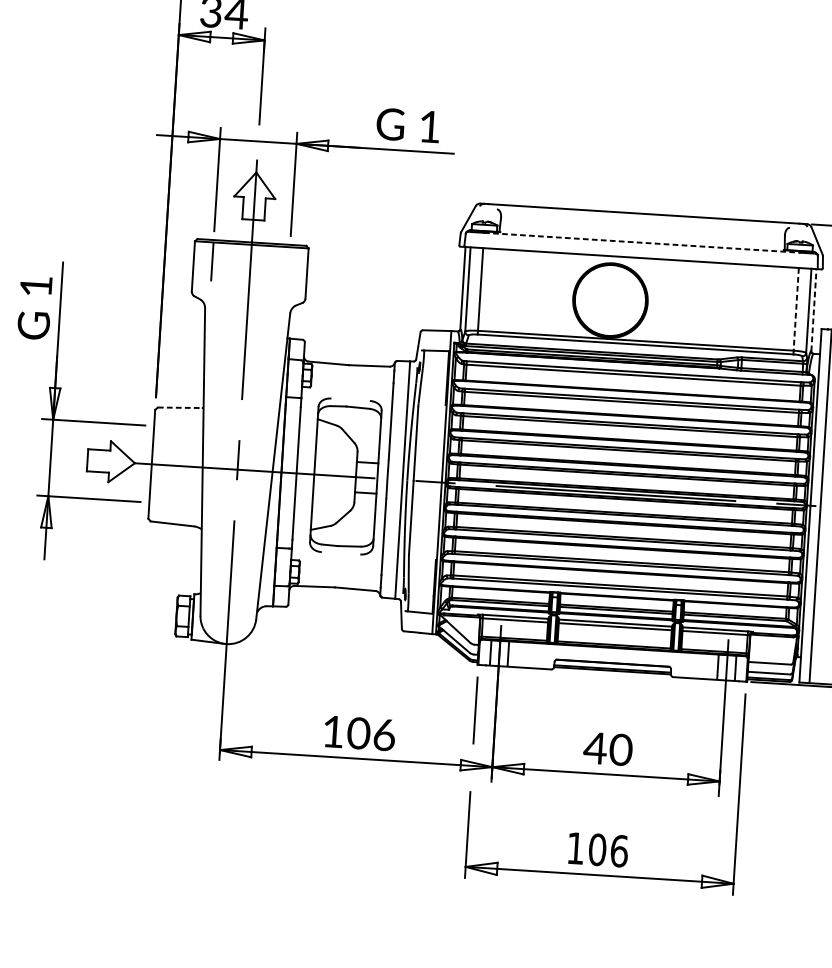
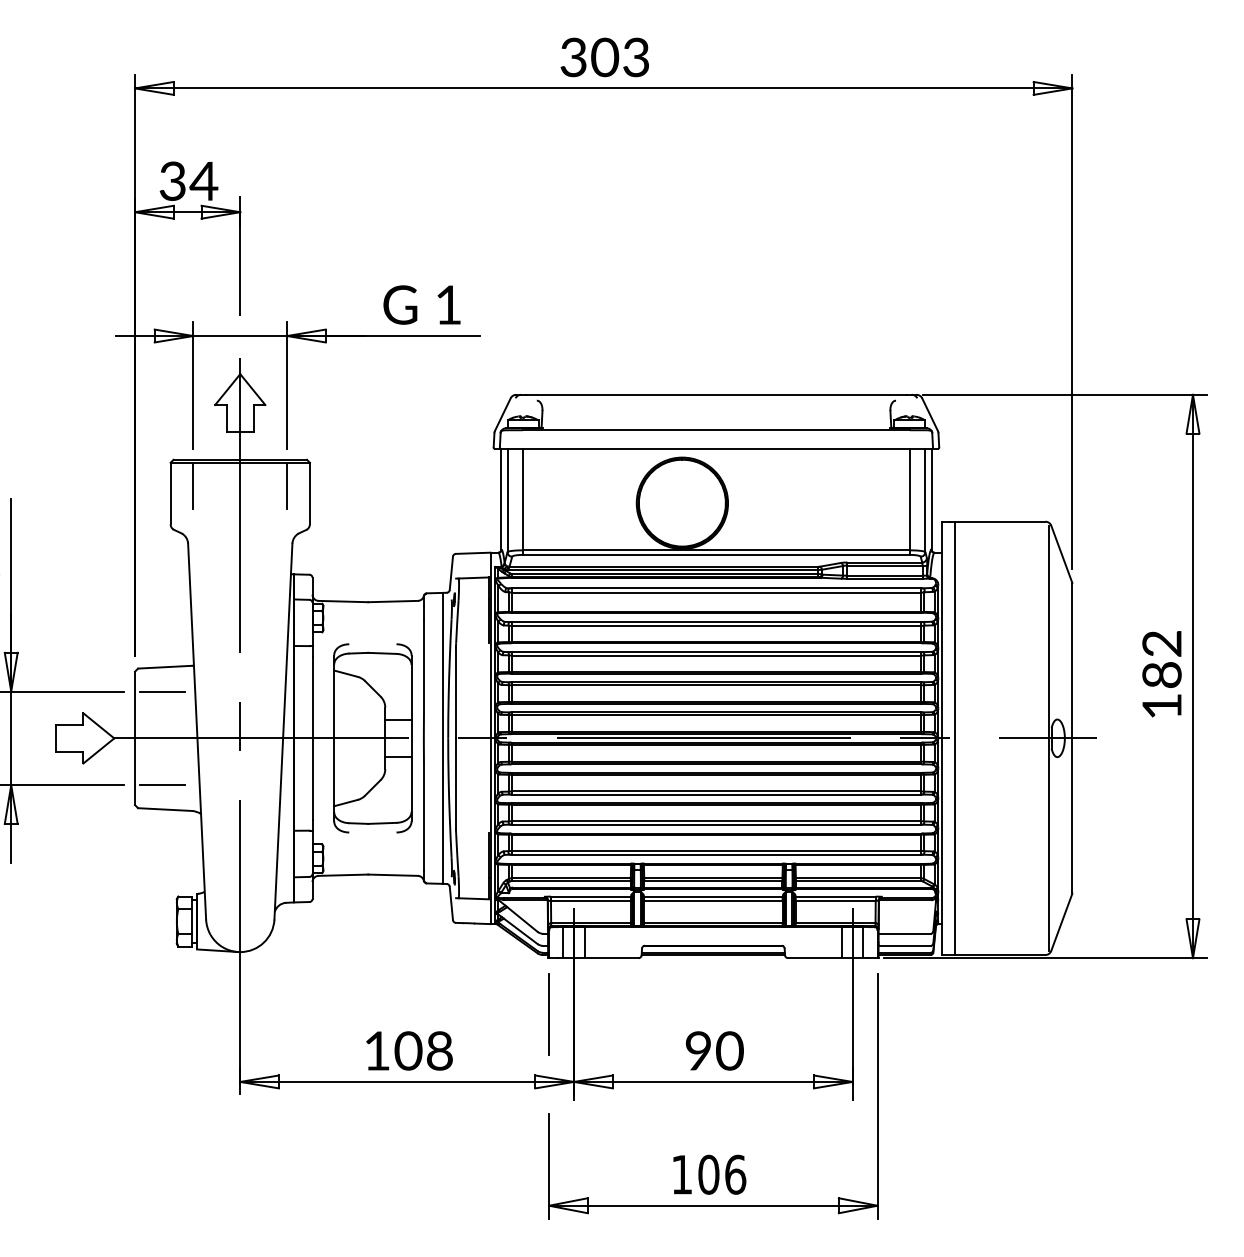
line: (642, 242) -> (716, 430), dashed -> solid
line: (289, 266) -> (287, 486), added
line: (795, 309) -> (909, 499), dashed -> solid
line: (813, 309) -> (931, 498), dashed -> solid
line: (179, 408) -> (164, 667), dashed -> solid
line: (175, 427) -> (161, 691), added
line: (170, 504) -> (161, 785), added
text: (385, 734) -> (440, 1050), 106 -> 108
text: (594, 747) -> (697, 1050), 40 -> 90

